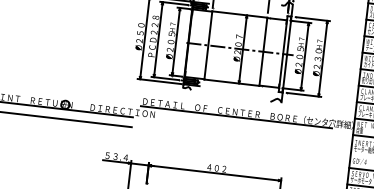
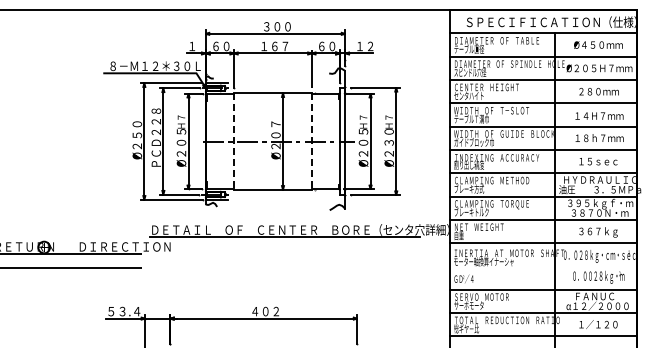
line: (208, 46) -> (234, 142), solid -> dashed
line: (263, 52) -> (311, 142), solid -> dashed

